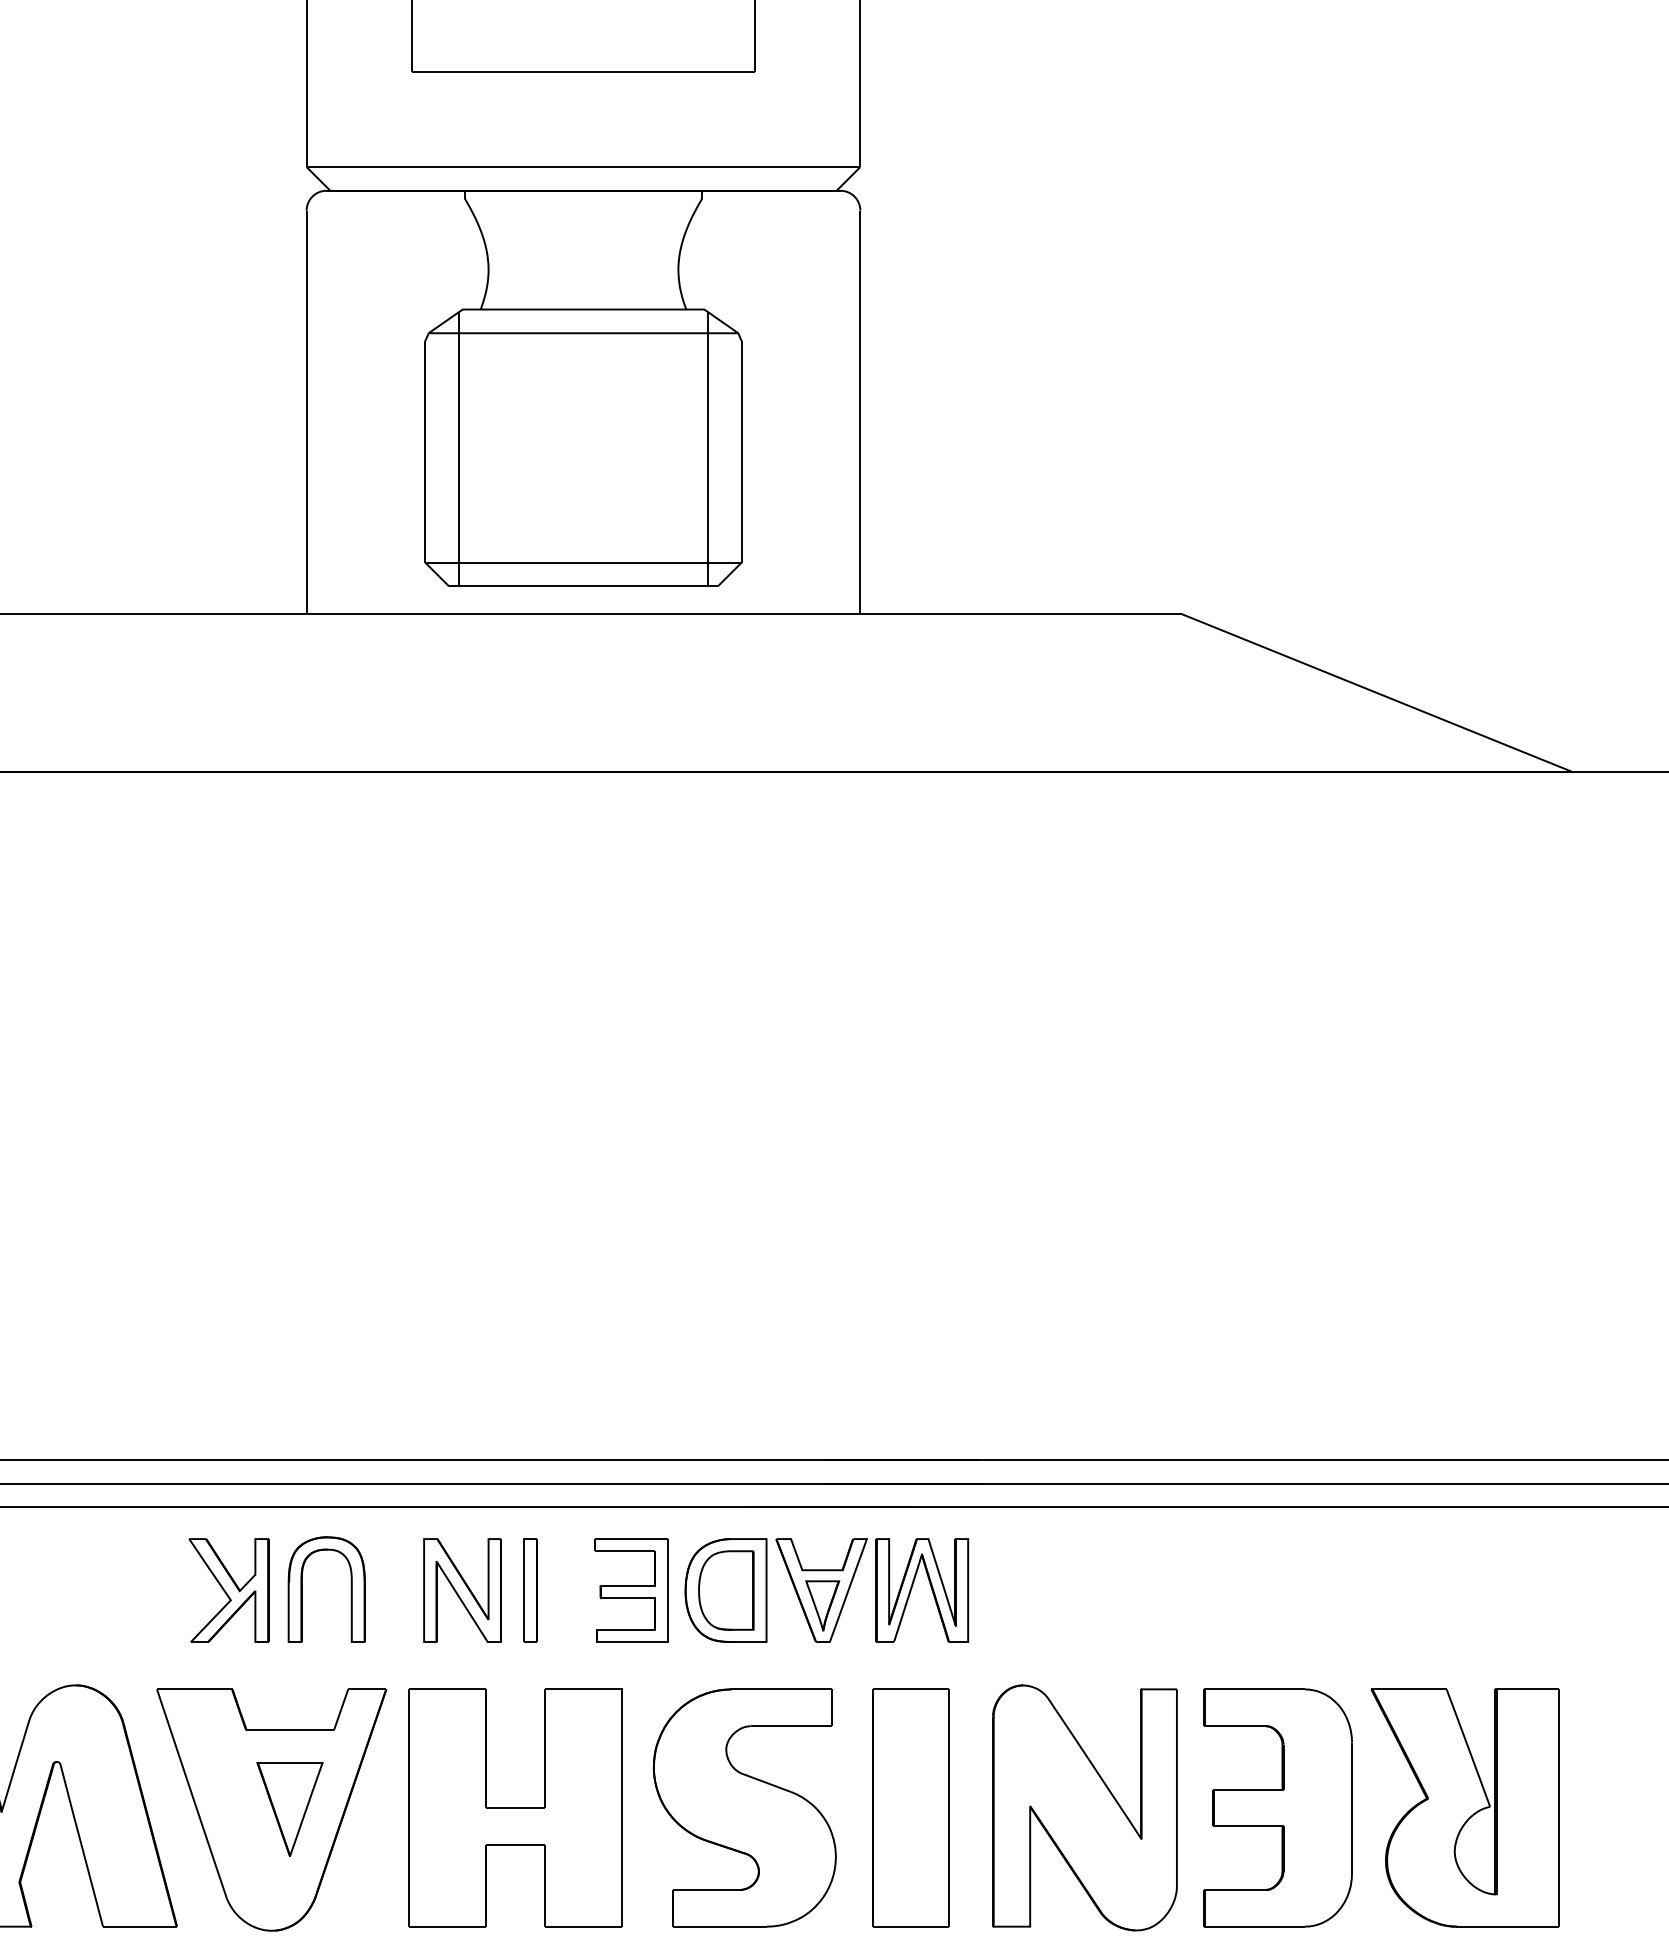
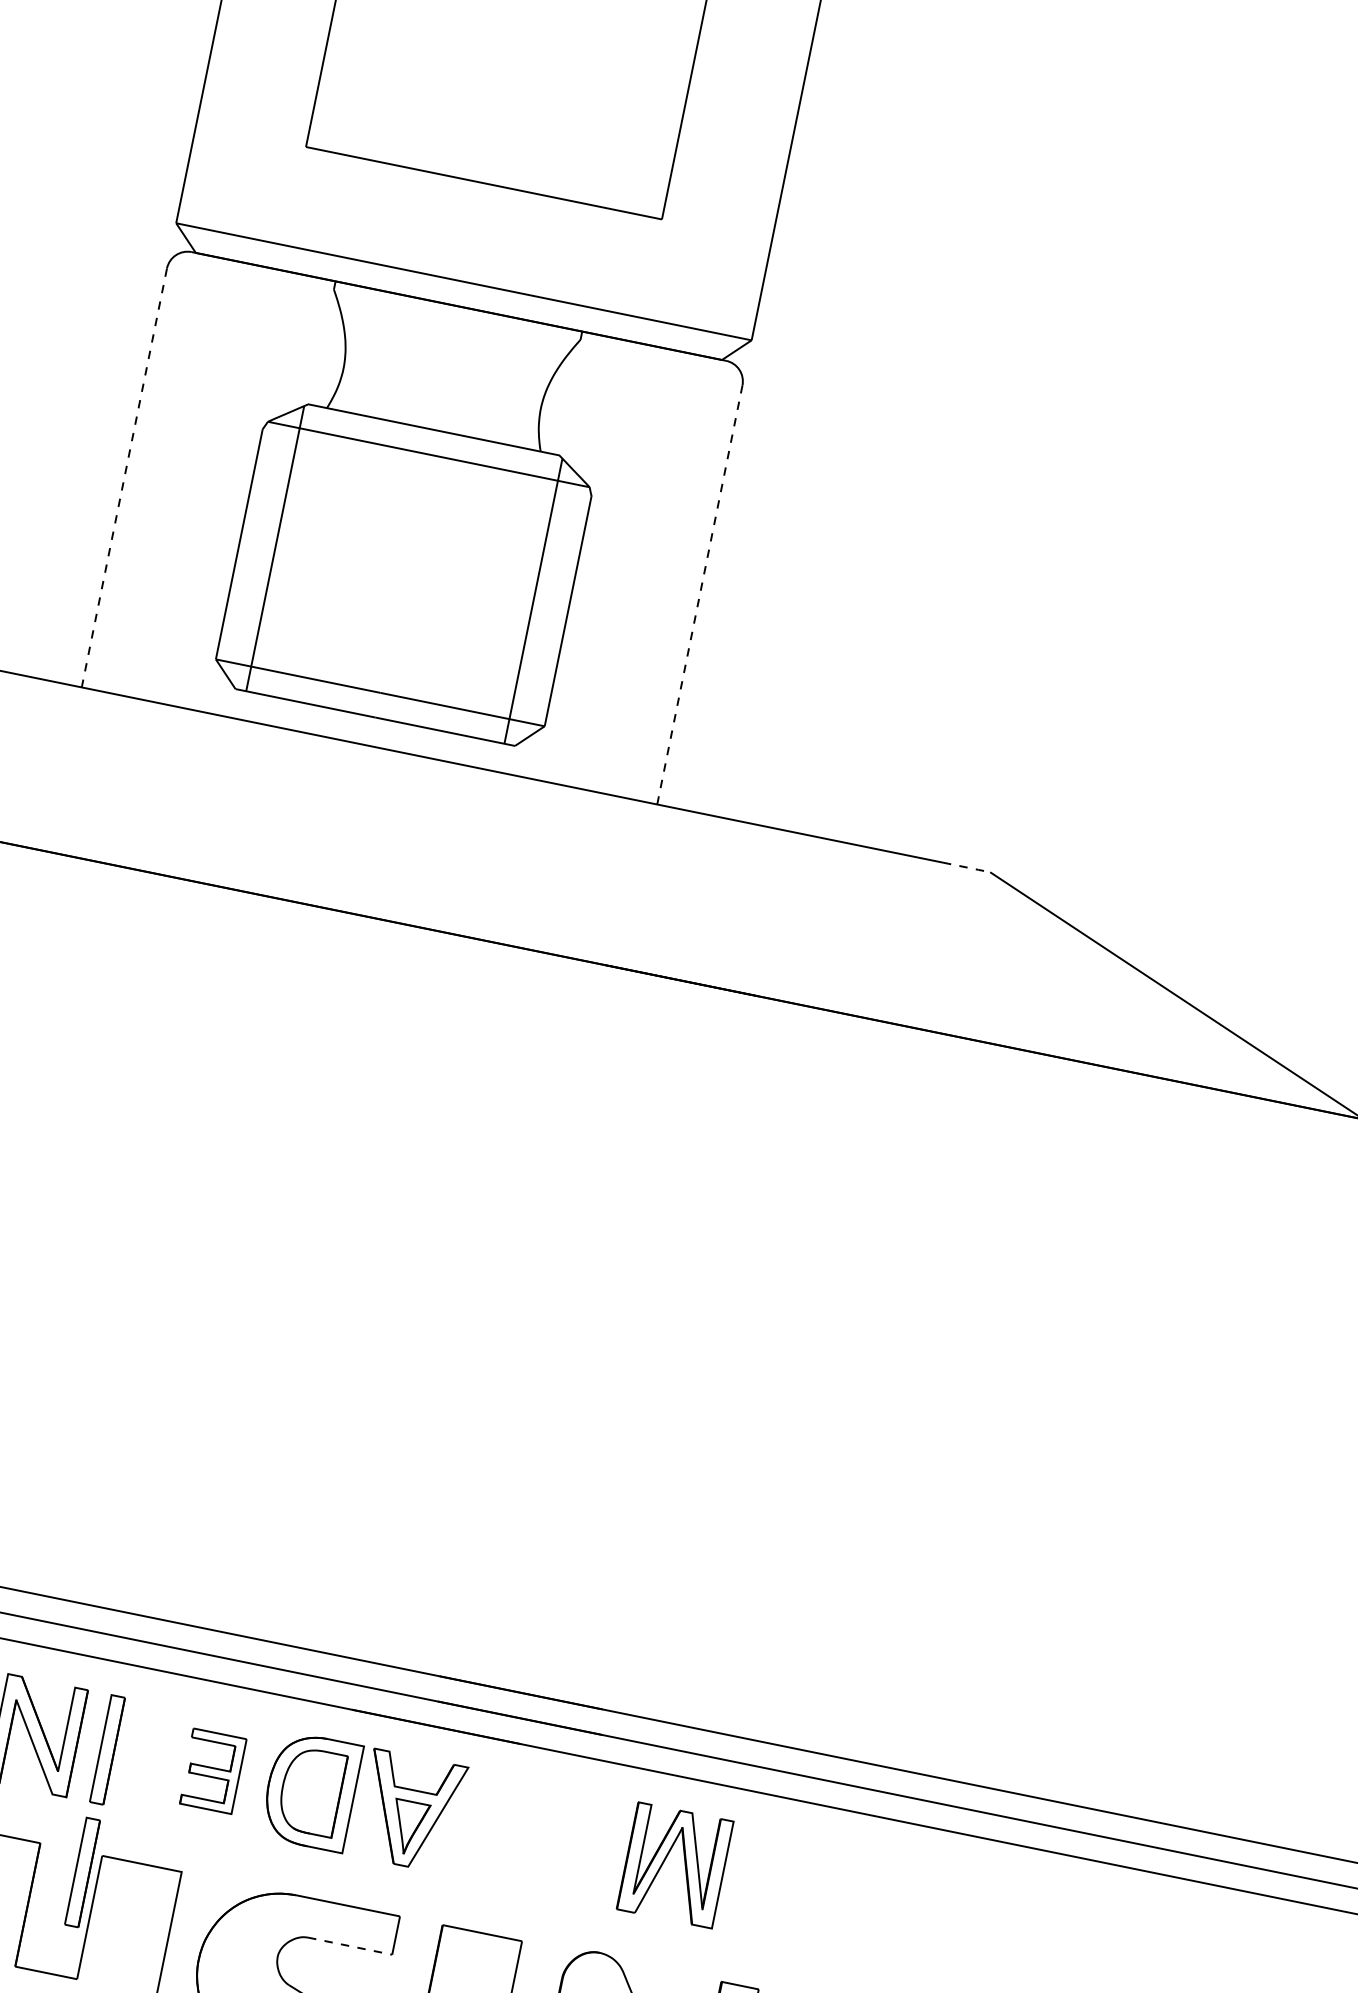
line: (306, 412) -> (124, 478), solid -> dashed
line: (860, 412) -> (699, 595), solid -> dashed
line: (1158, 613) -> (967, 867), solid -> dashed
part: (930, 1587) -> (684, 1864), moved
part: (631, 1590) -> (212, 1771), size x0.7
part: (530, 1708) -> (82, 1872), added
line: (791, 1726) -> (350, 1946), solid -> dashed

